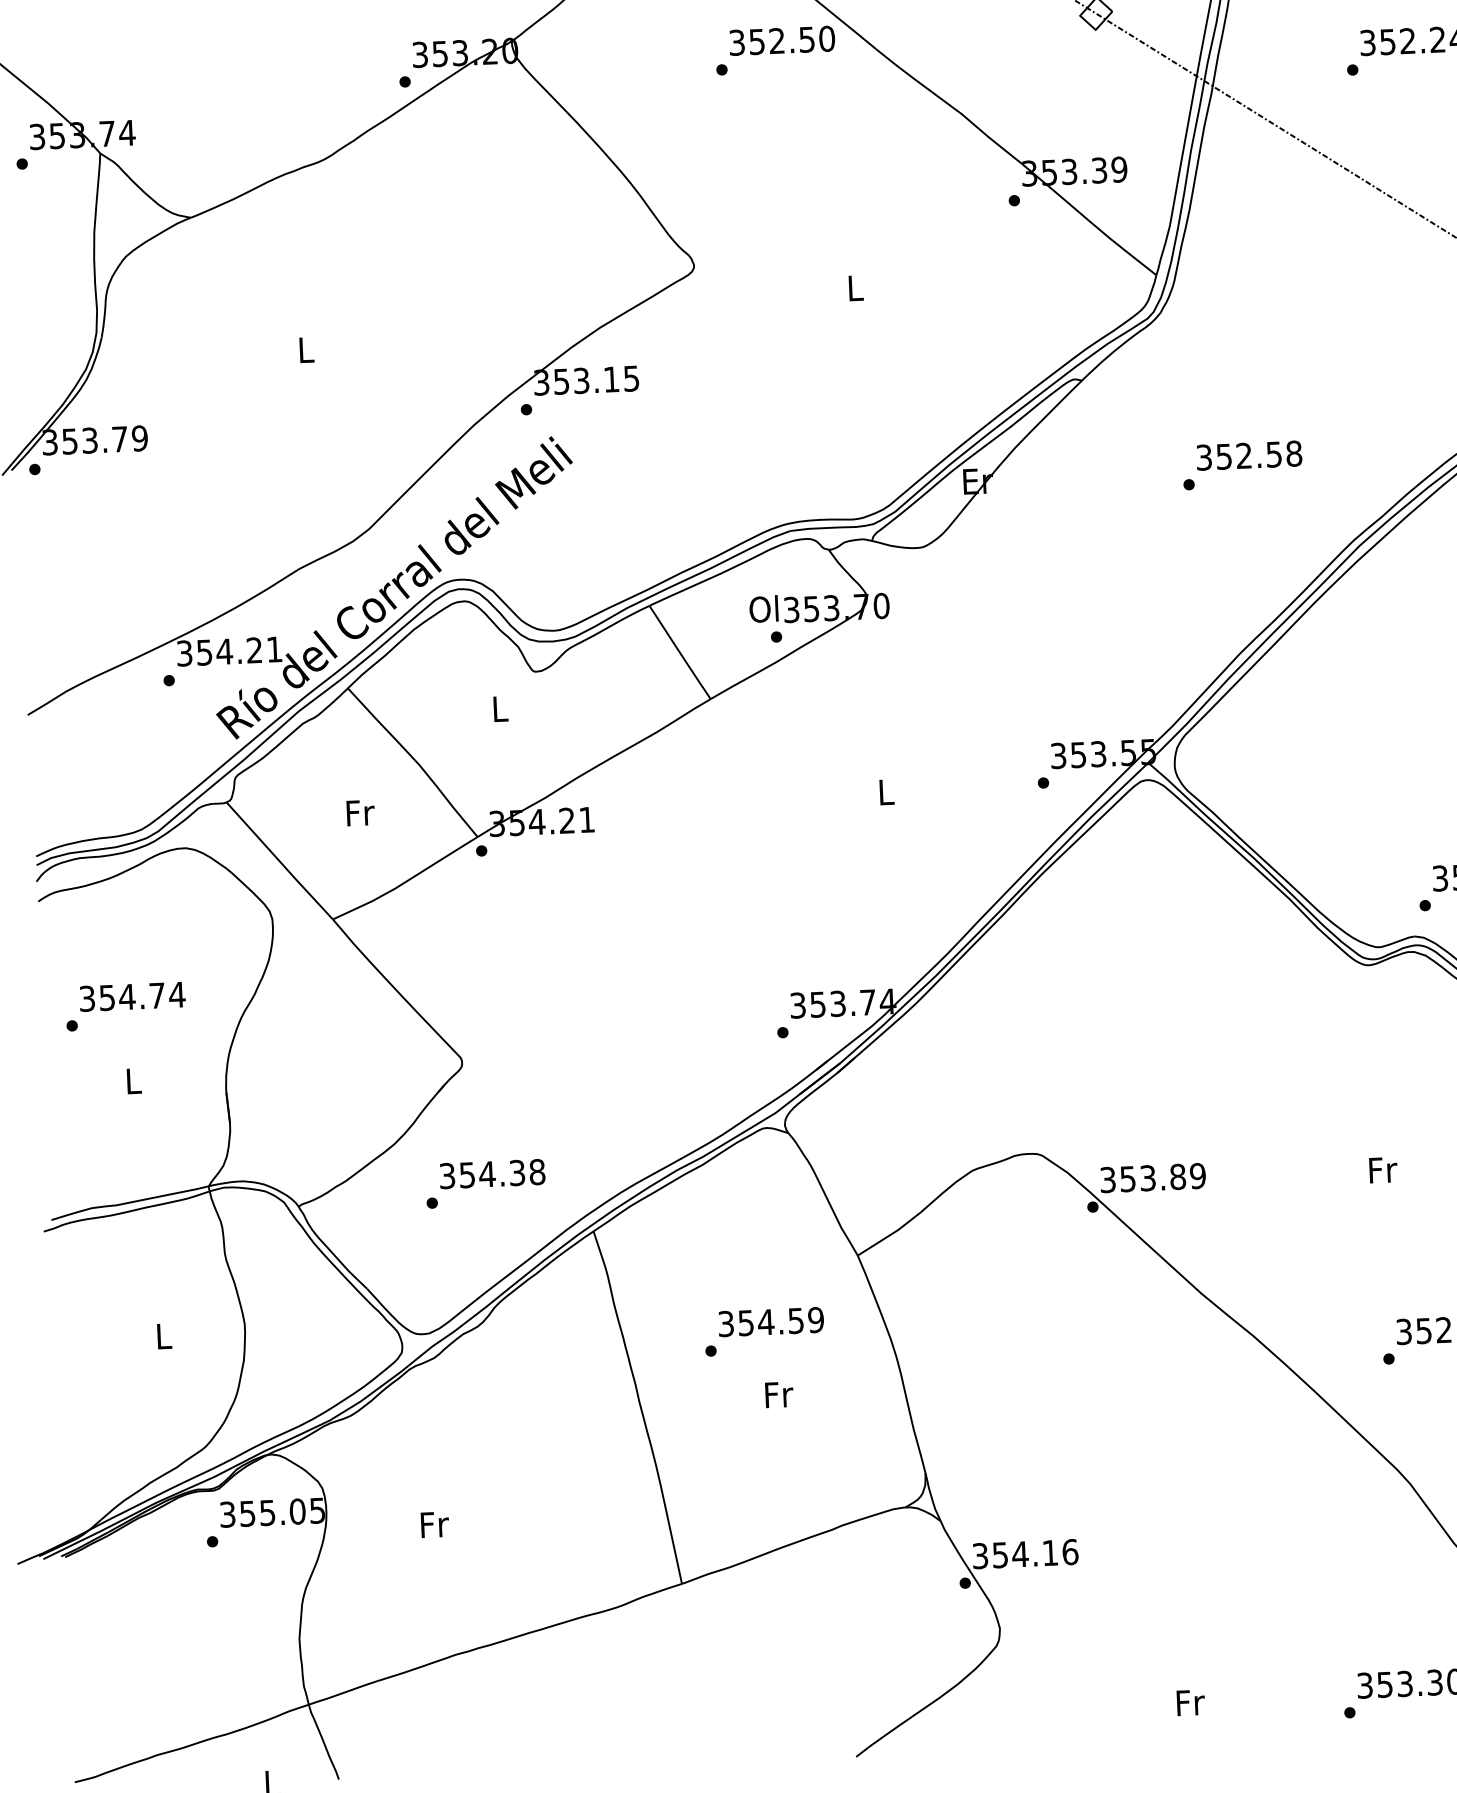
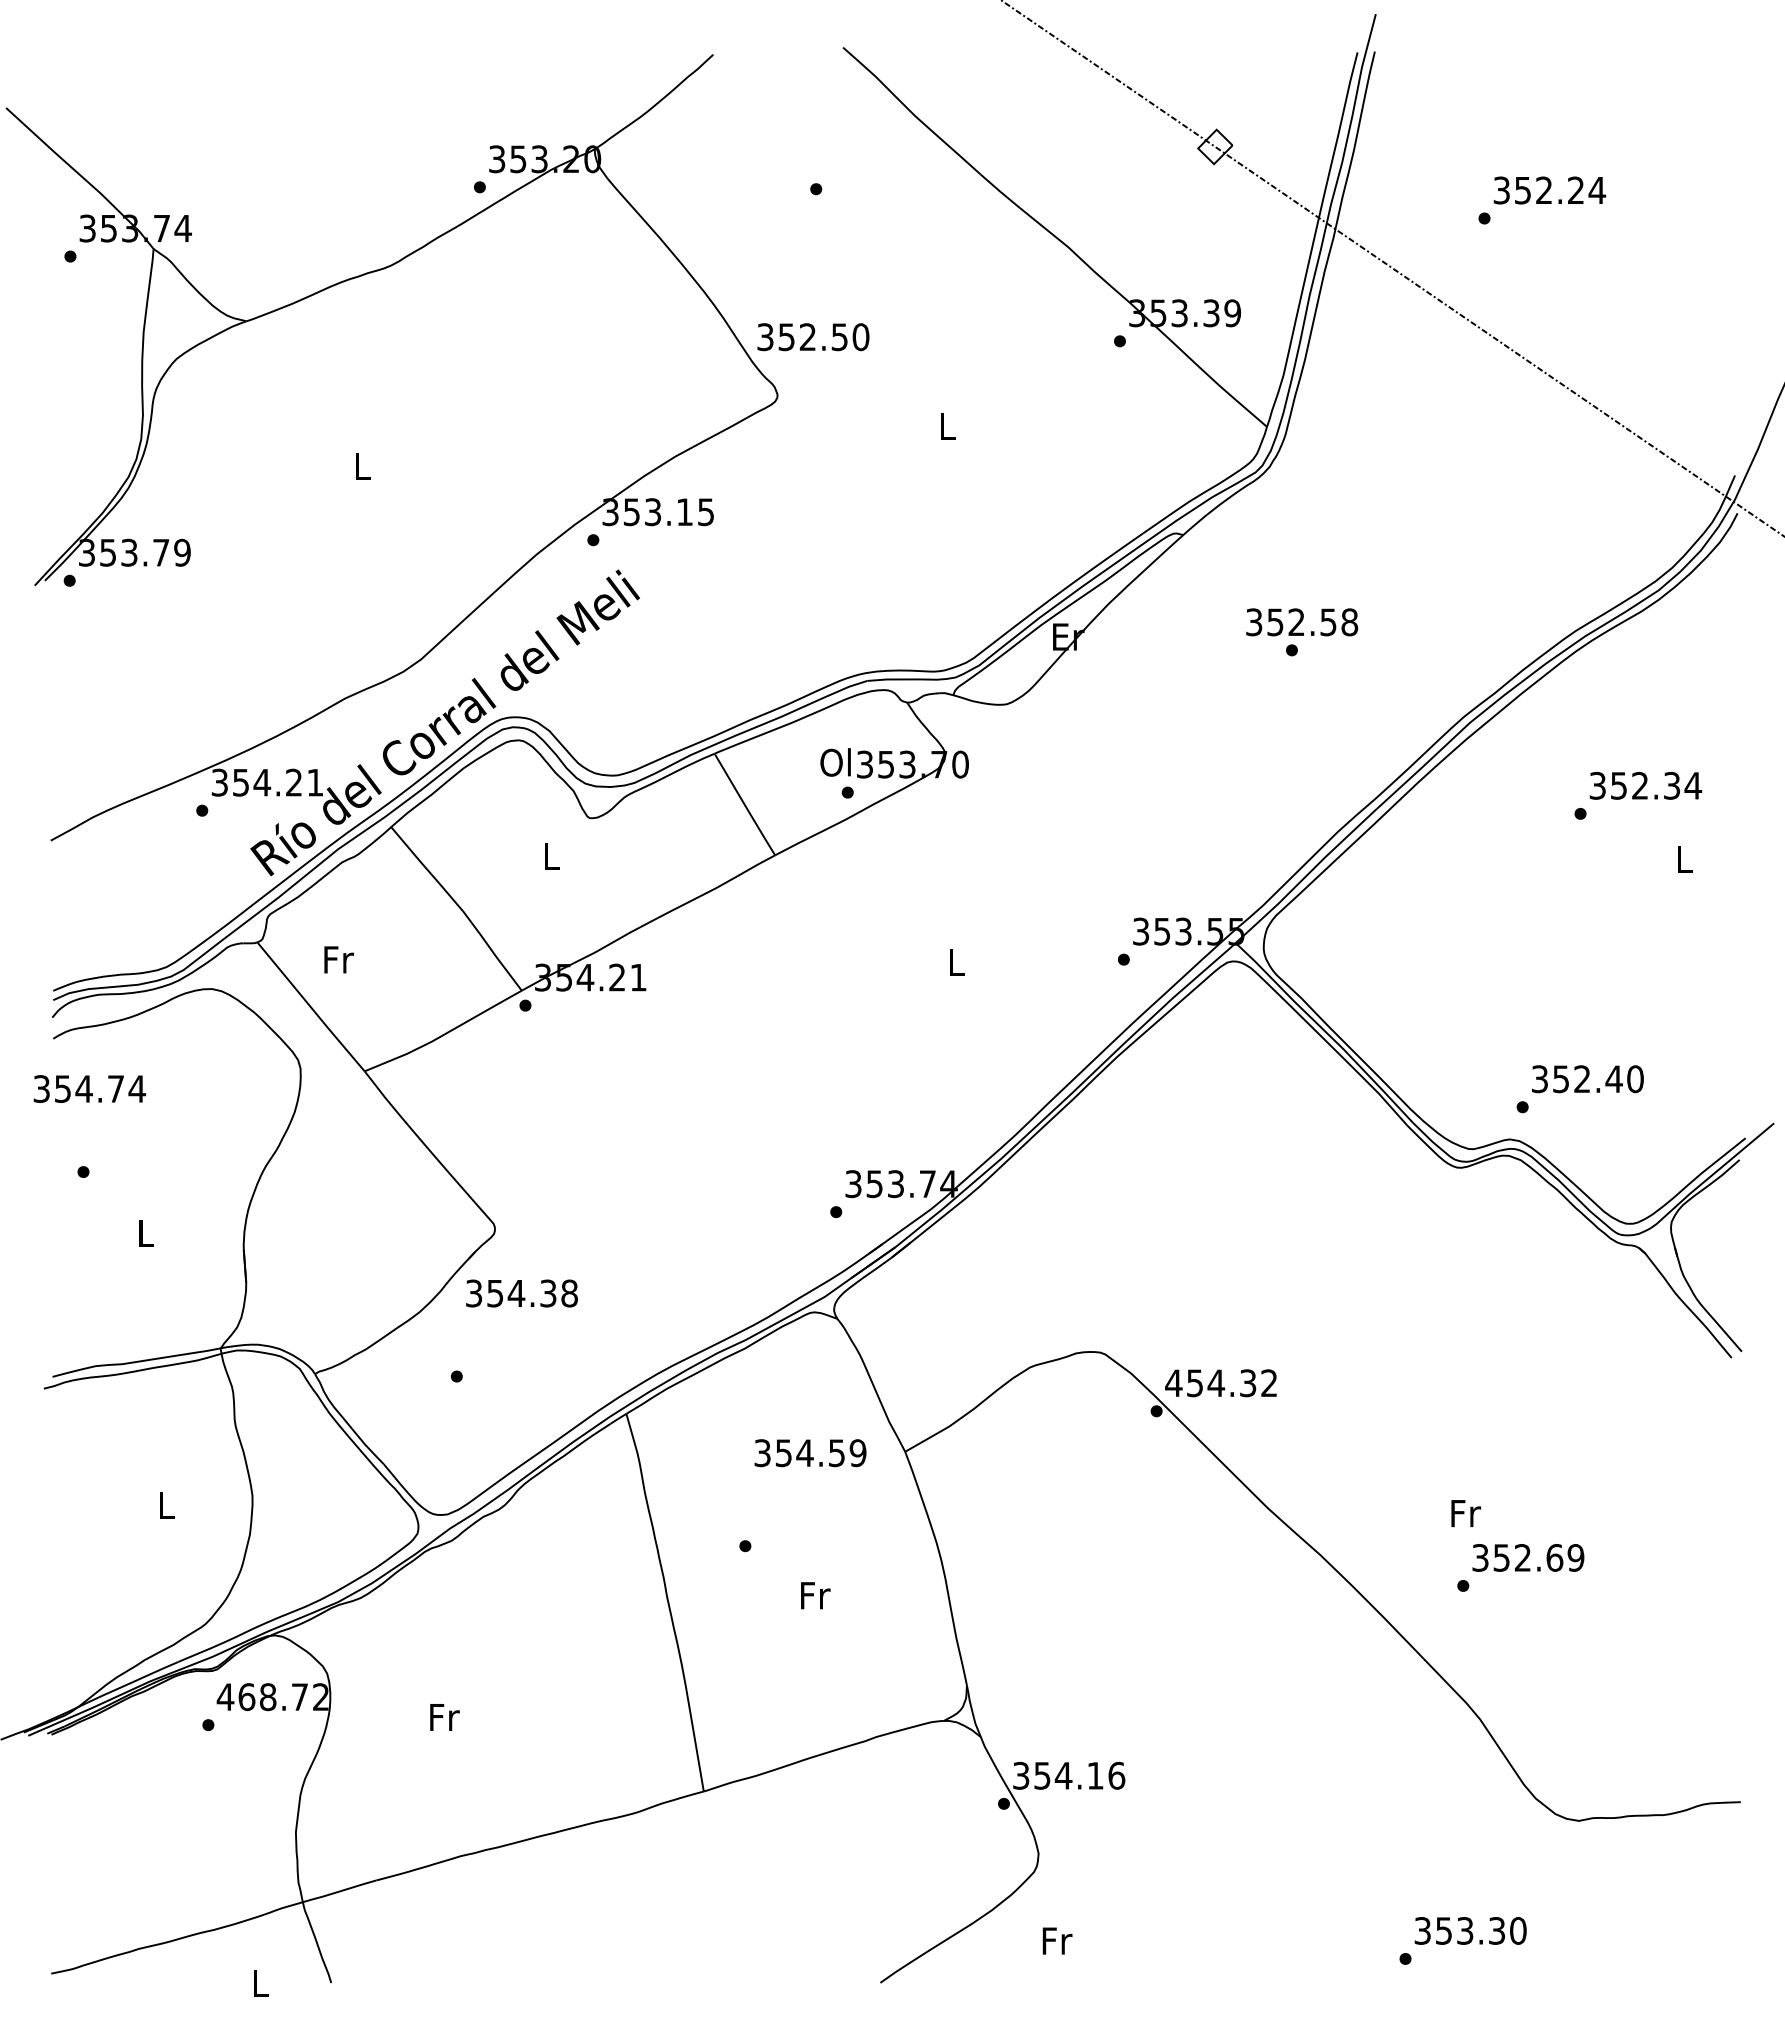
text: (782, 41) -> (813, 337), moved
text: (1249, 455) -> (1302, 622), moved
text: (360, 812) -> (338, 959), moved
text: (132, 996) -> (89, 1088), moved
text: (1382, 1170) -> (1465, 1513), moved
text: (492, 1174) -> (521, 1293), moved
text: (1152, 1178) -> (1221, 1383), 353.89 -> 454.32
text: (771, 1322) -> (810, 1453), moved
text: (271, 1513) -> (272, 1697), 355.05 -> 468.72
text: (1190, 1702) -> (1057, 1940), moved

